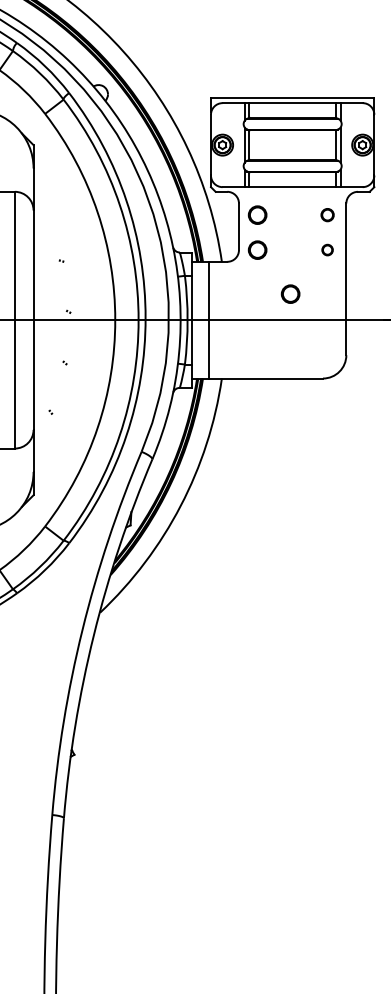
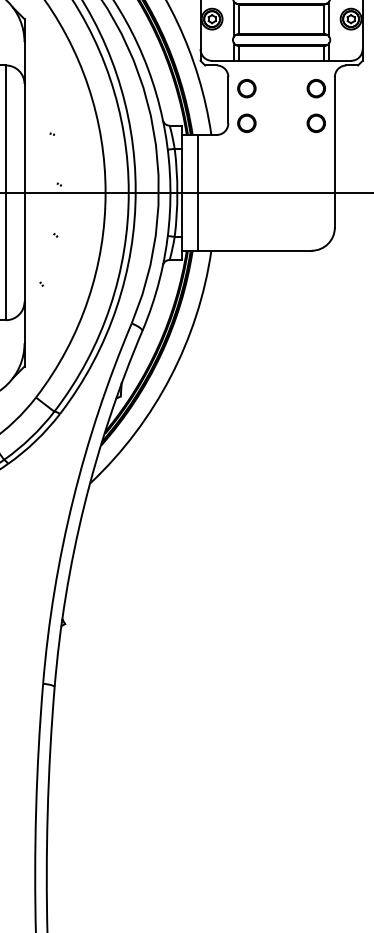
part: (327, 214) -> (316, 87), size x1.43
part: (327, 249) -> (316, 122), size x1.67
part: (290, 293) -> (279, 166), removed

